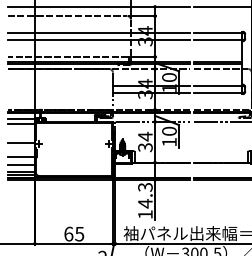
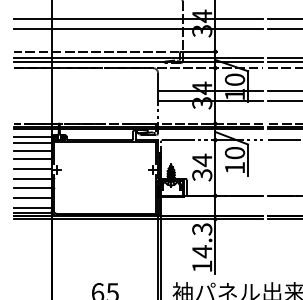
line: (20, 129) -> (32, 150), added
line: (20, 135) -> (32, 158), added
line: (20, 150) -> (32, 179), added

